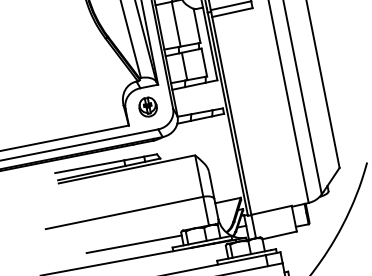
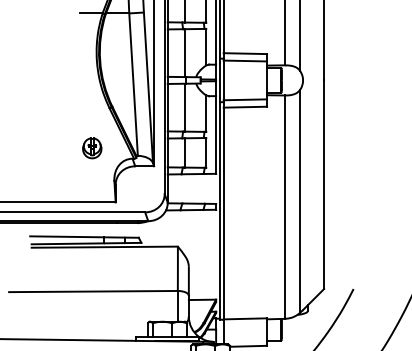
part: (148, 107) -> (92, 148), moved
line: (133, 244) -> (96, 325), removed

